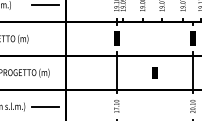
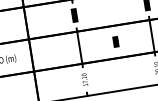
line: (45, 106) -> (17, 90), removed

